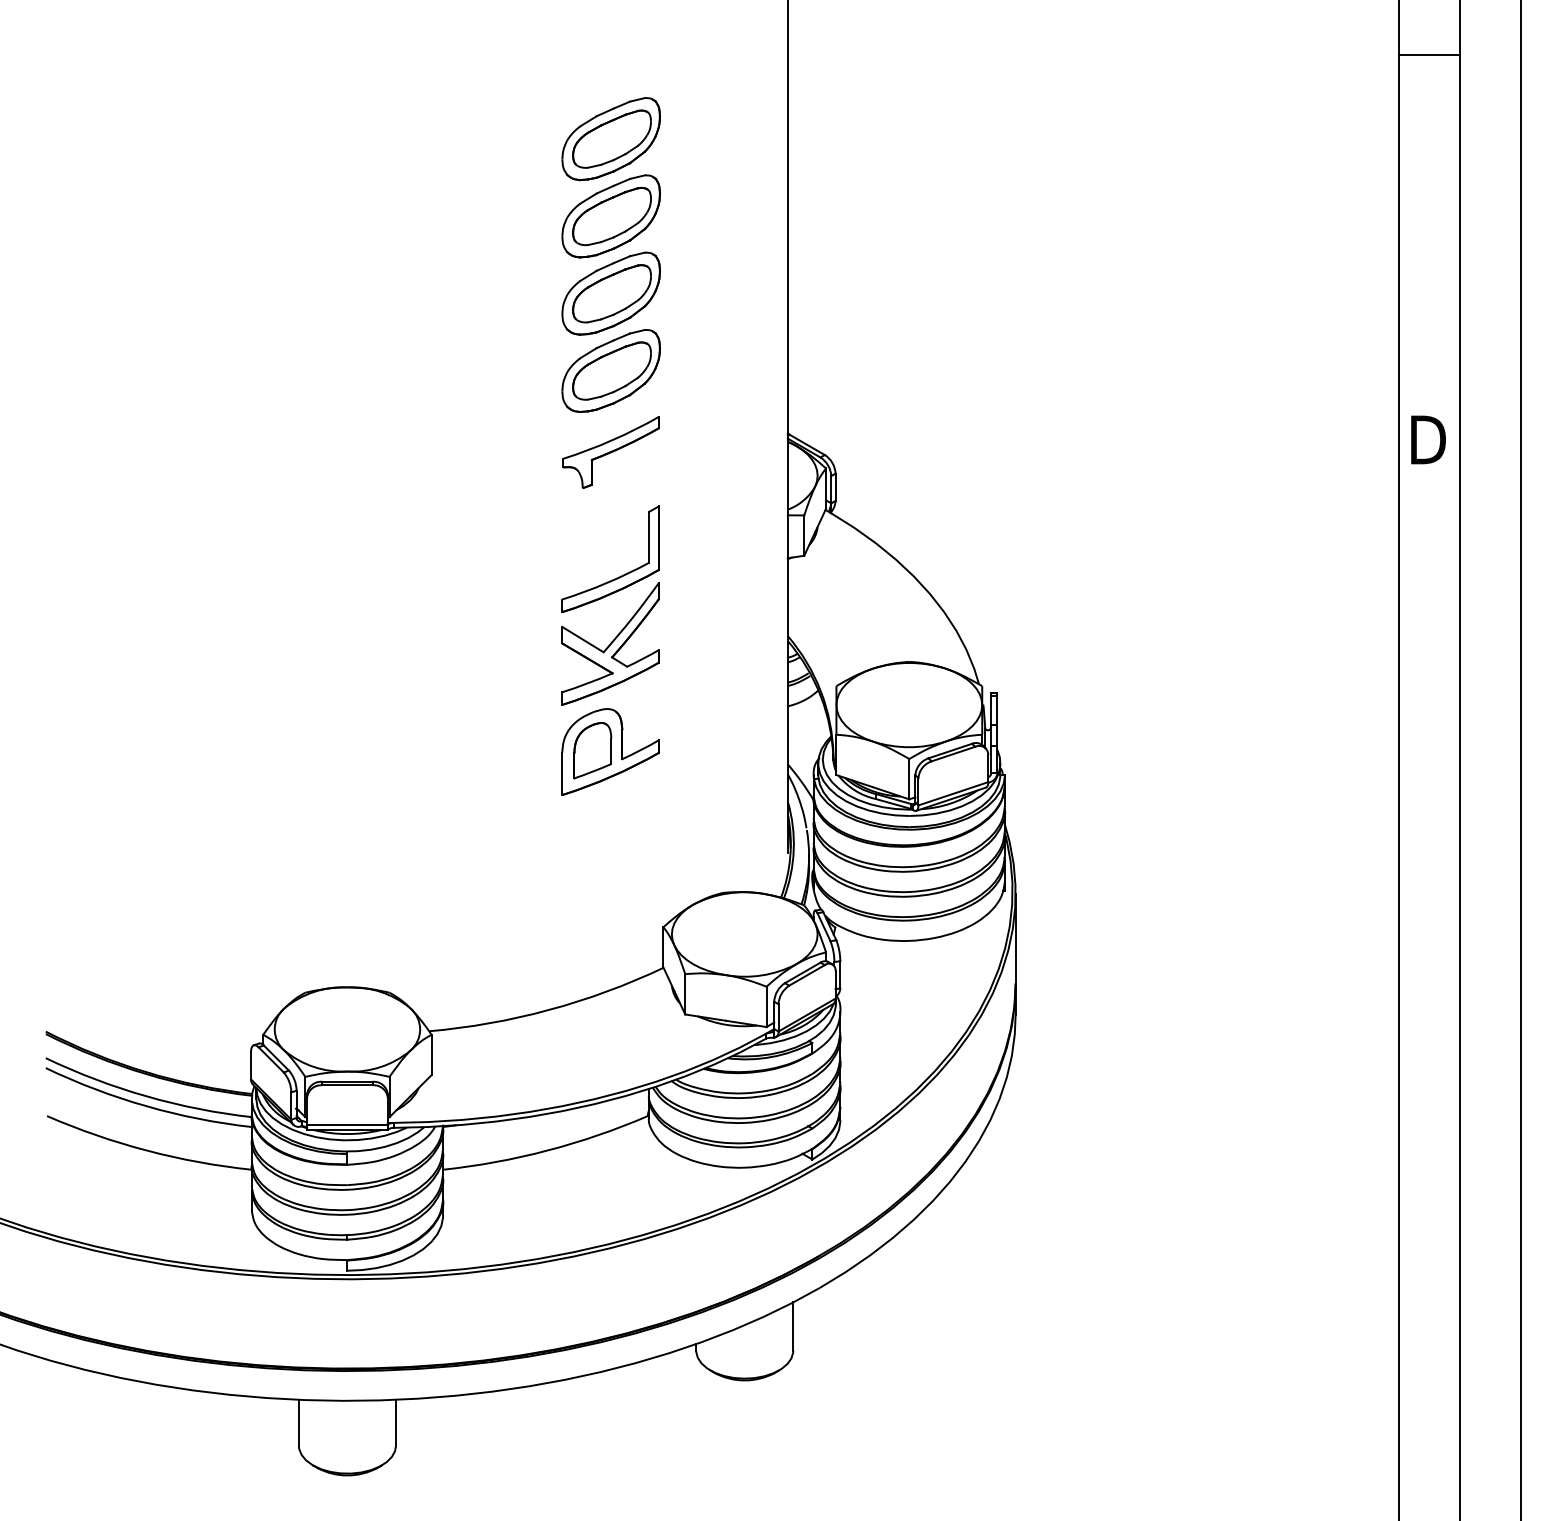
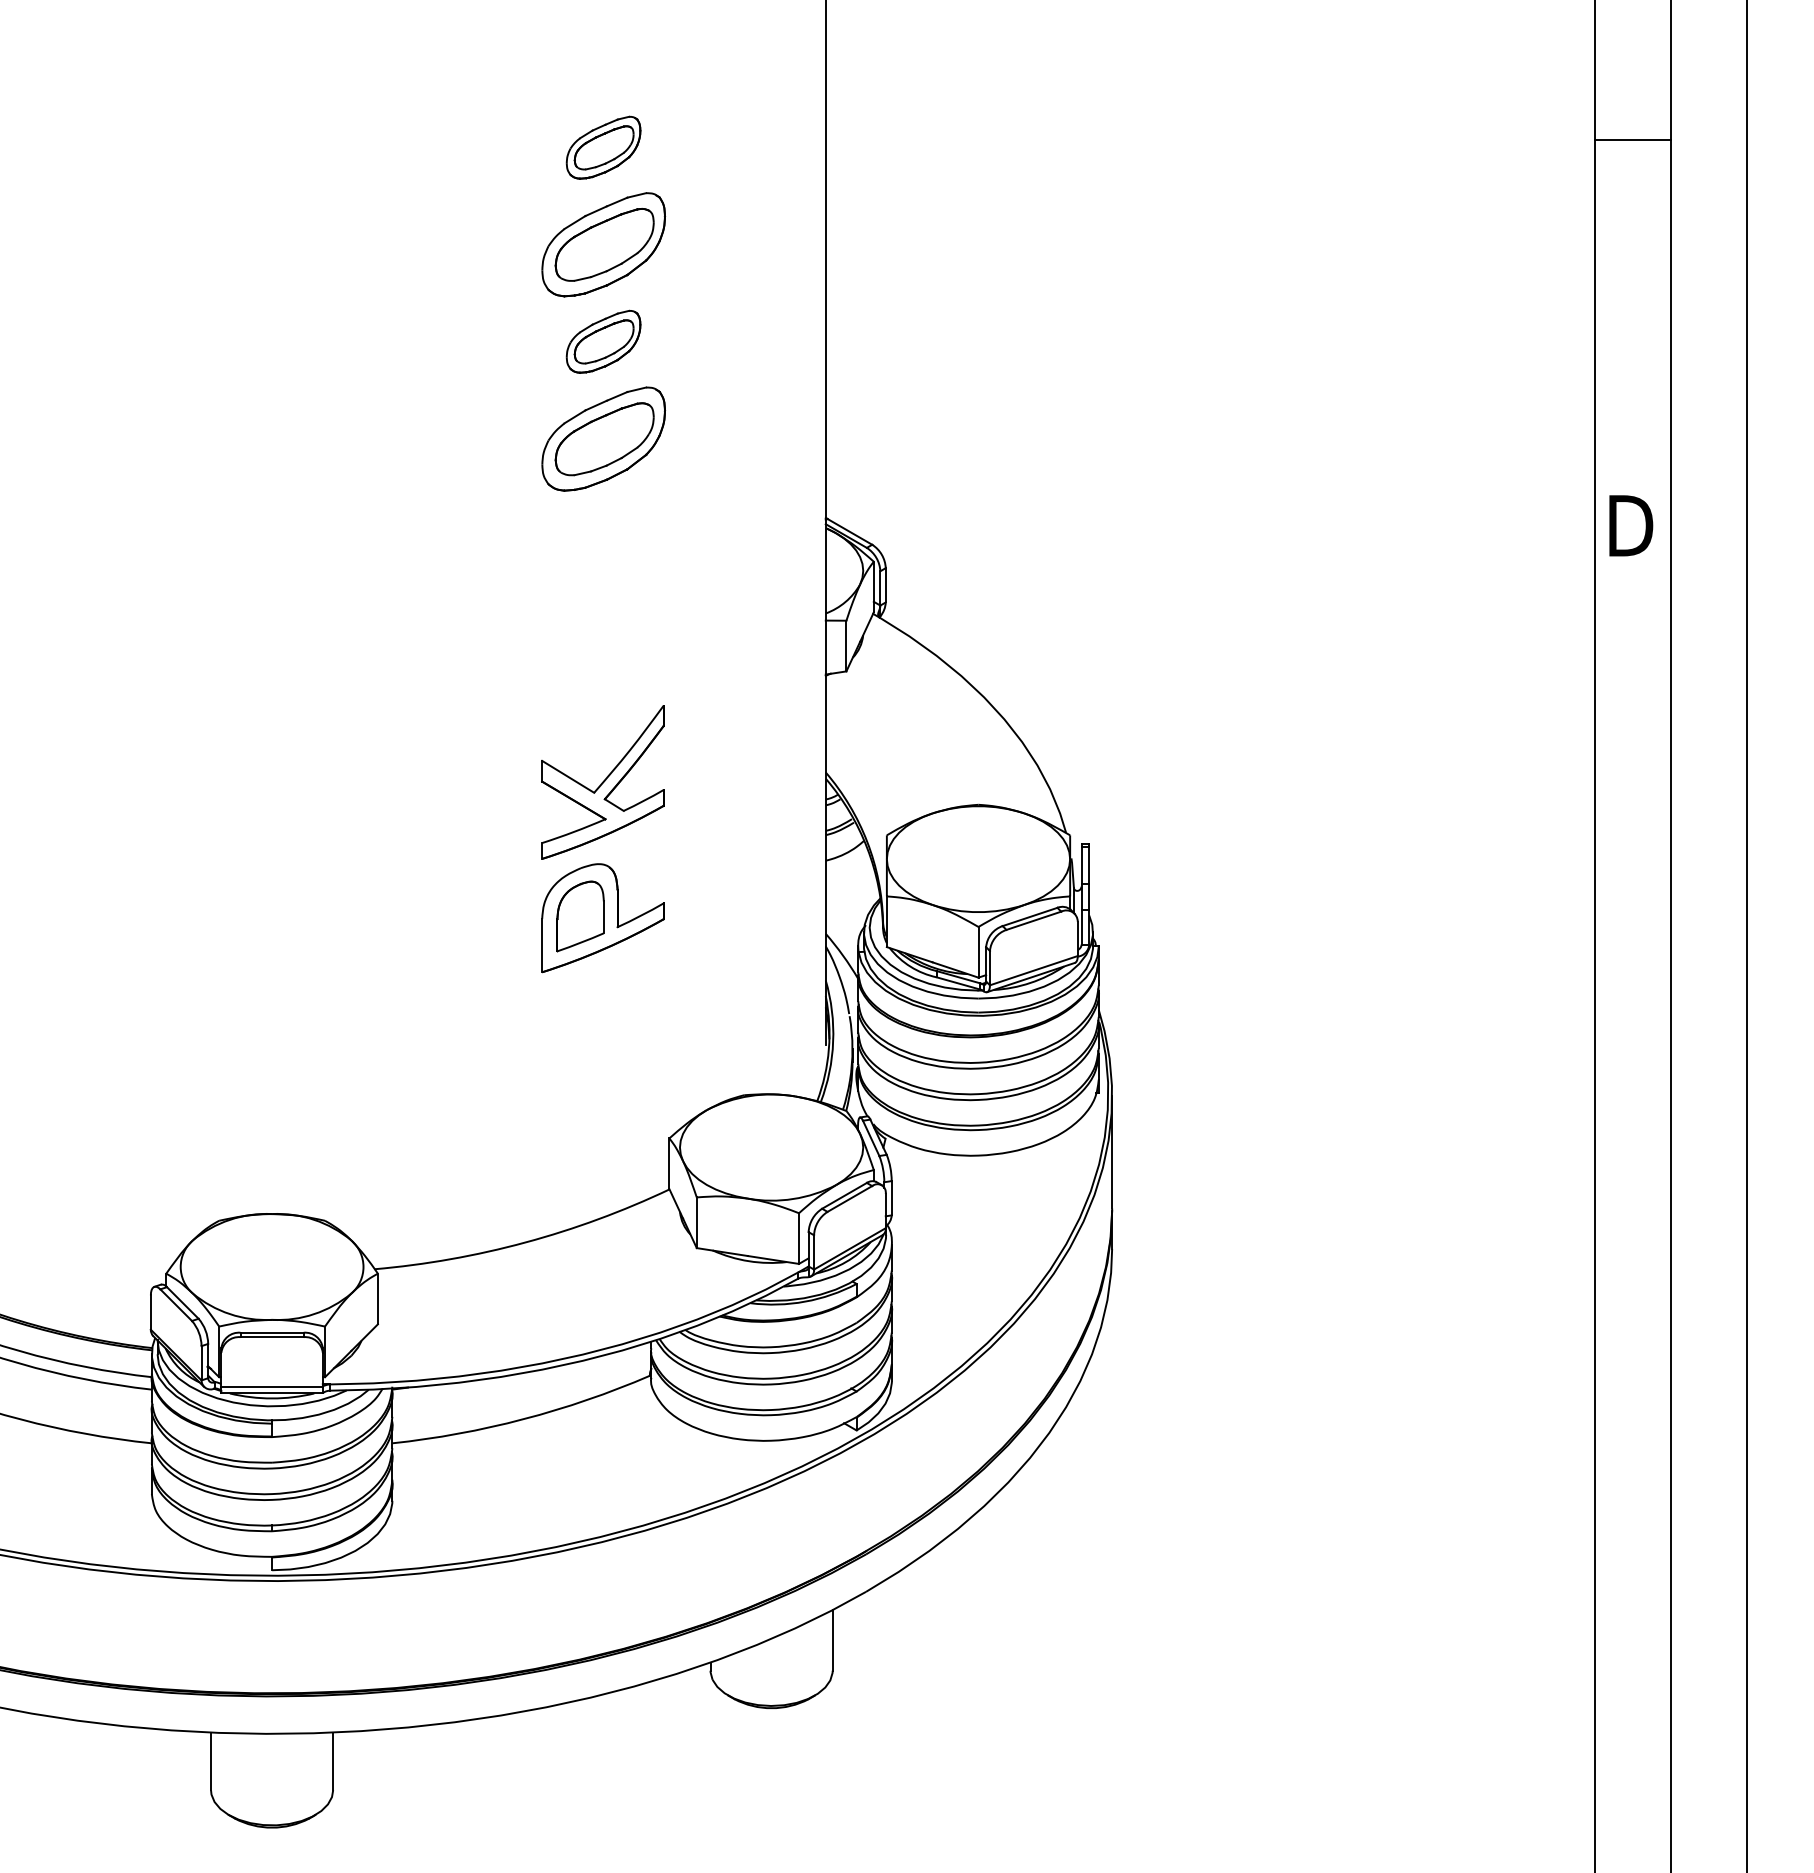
line: (1429, 54) -> (1632, 139), moved
part: (610, 139) -> (602, 148), size x0.6
part: (610, 293) -> (602, 341), size x0.6
part: (610, 452) -> (602, 541), removed
part: (618, 576) -> (612, 697), removed

